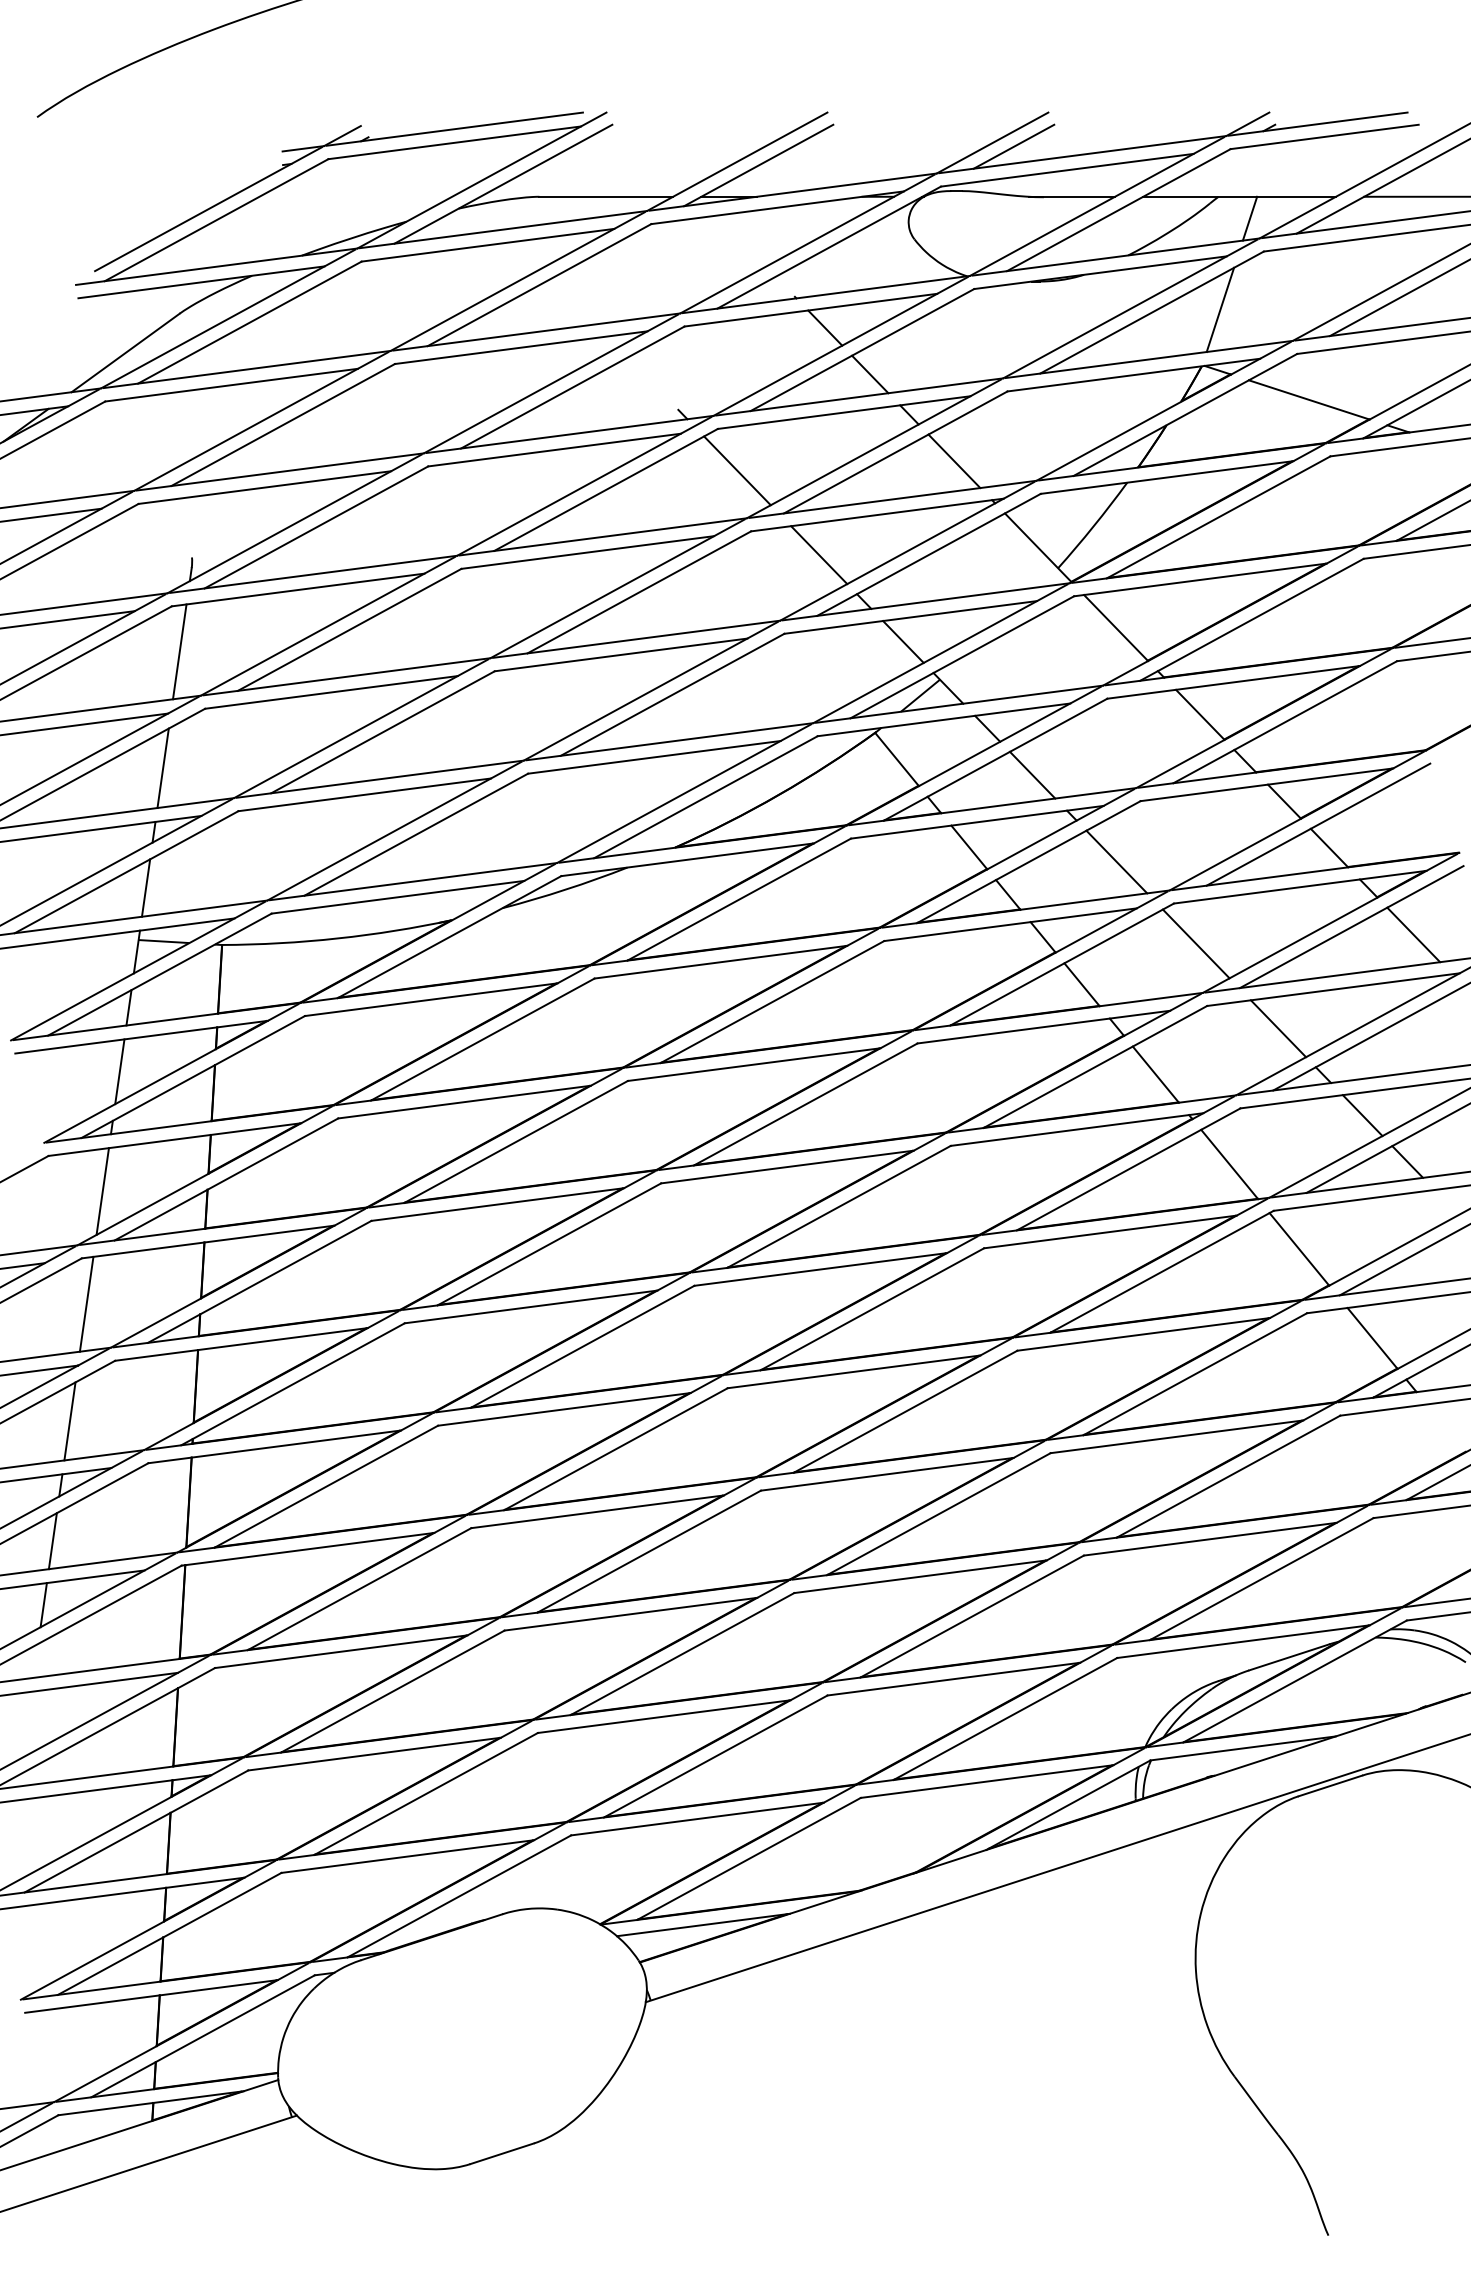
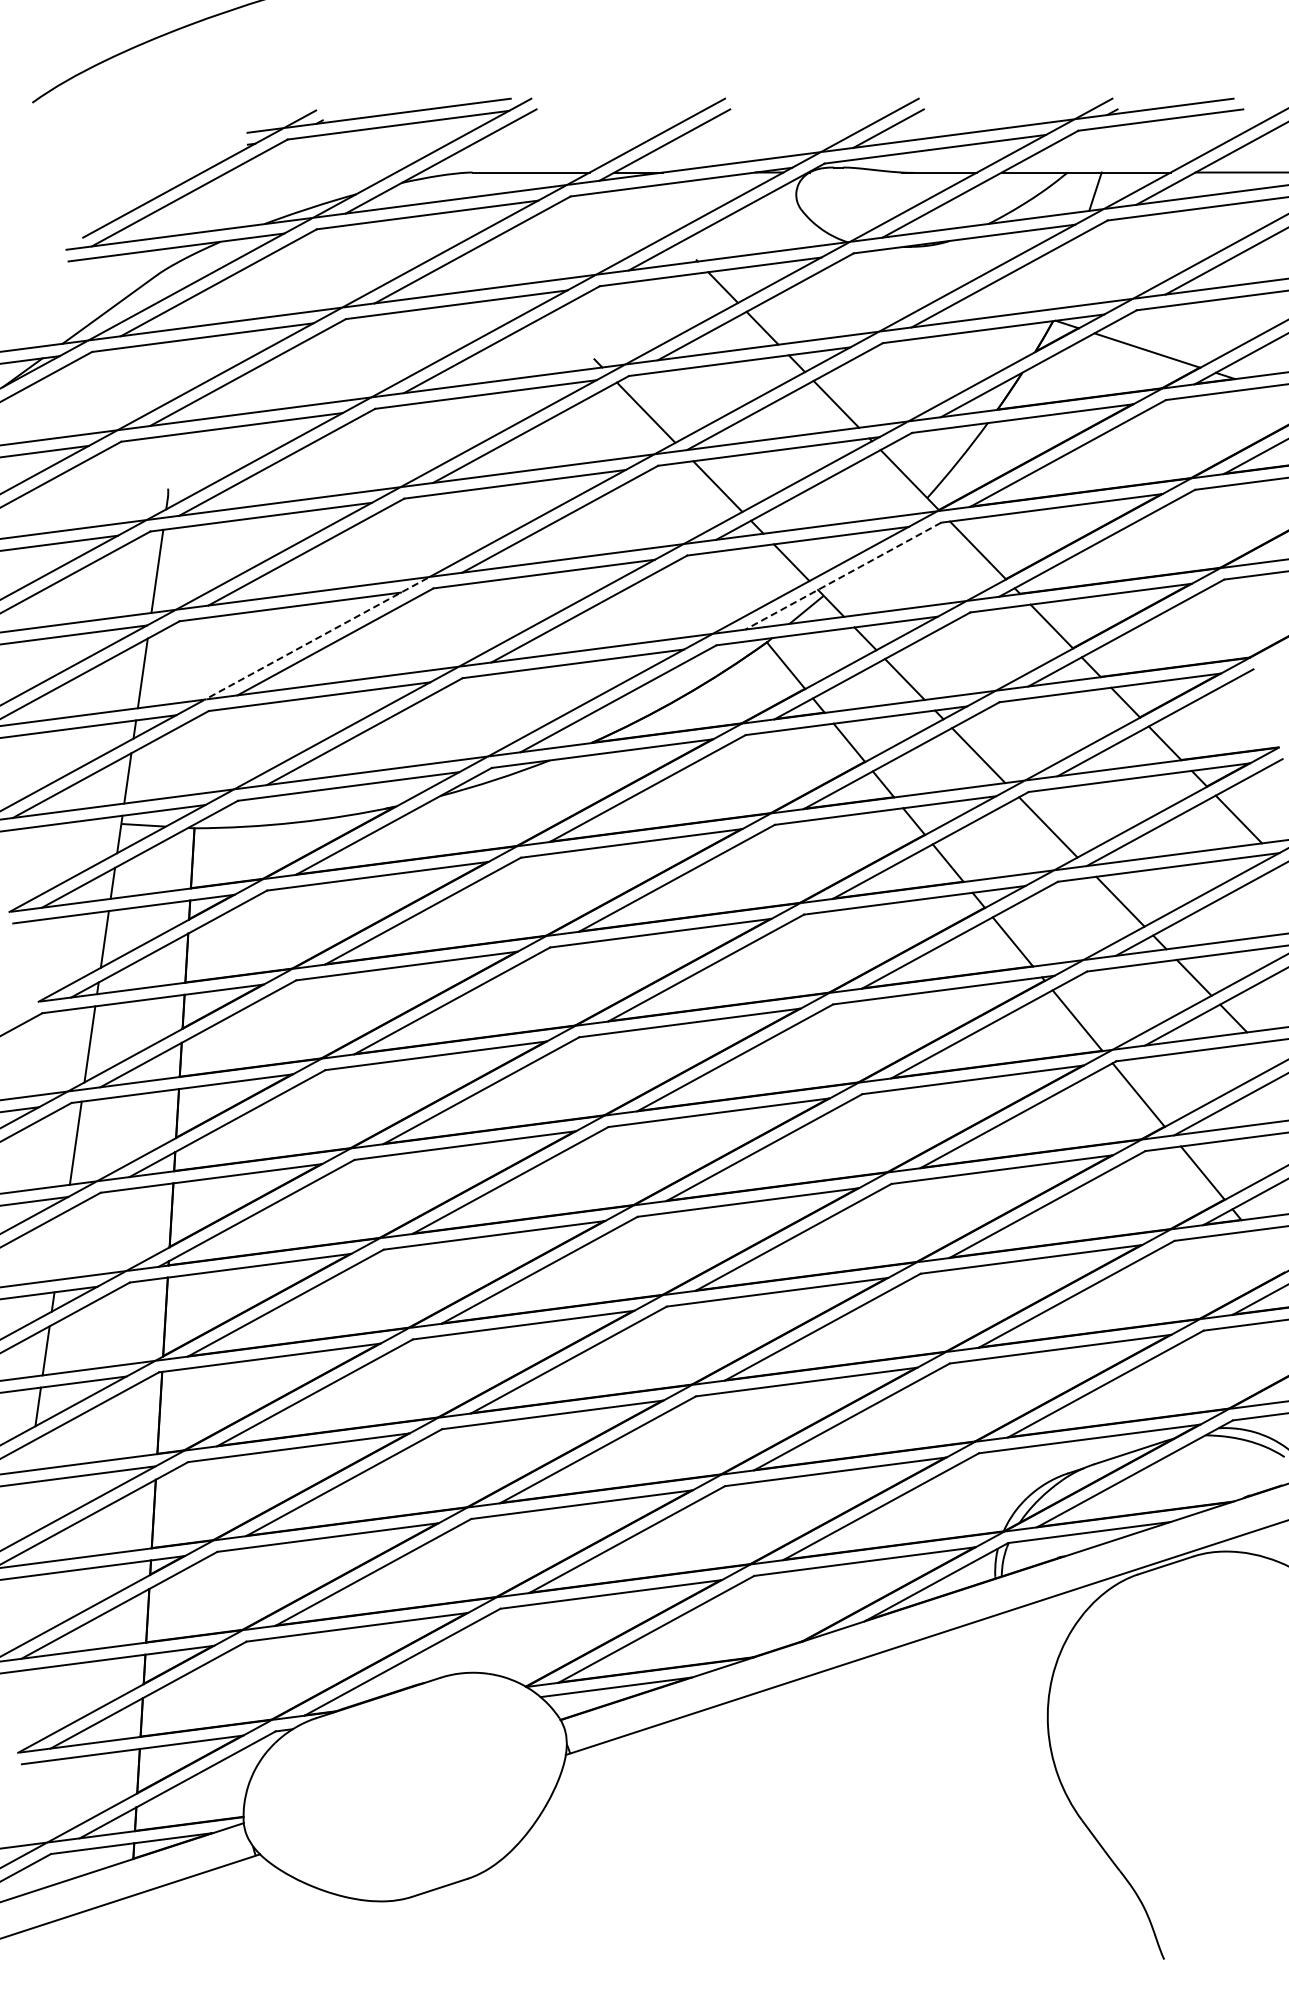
line: (1220, 309) -> (1069, 271), removed
line: (962, 657) -> (843, 576), solid -> dashed
line: (361, 728) -> (316, 638), solid -> dashed
line: (70, 1420) -> (61, 1245), removed

